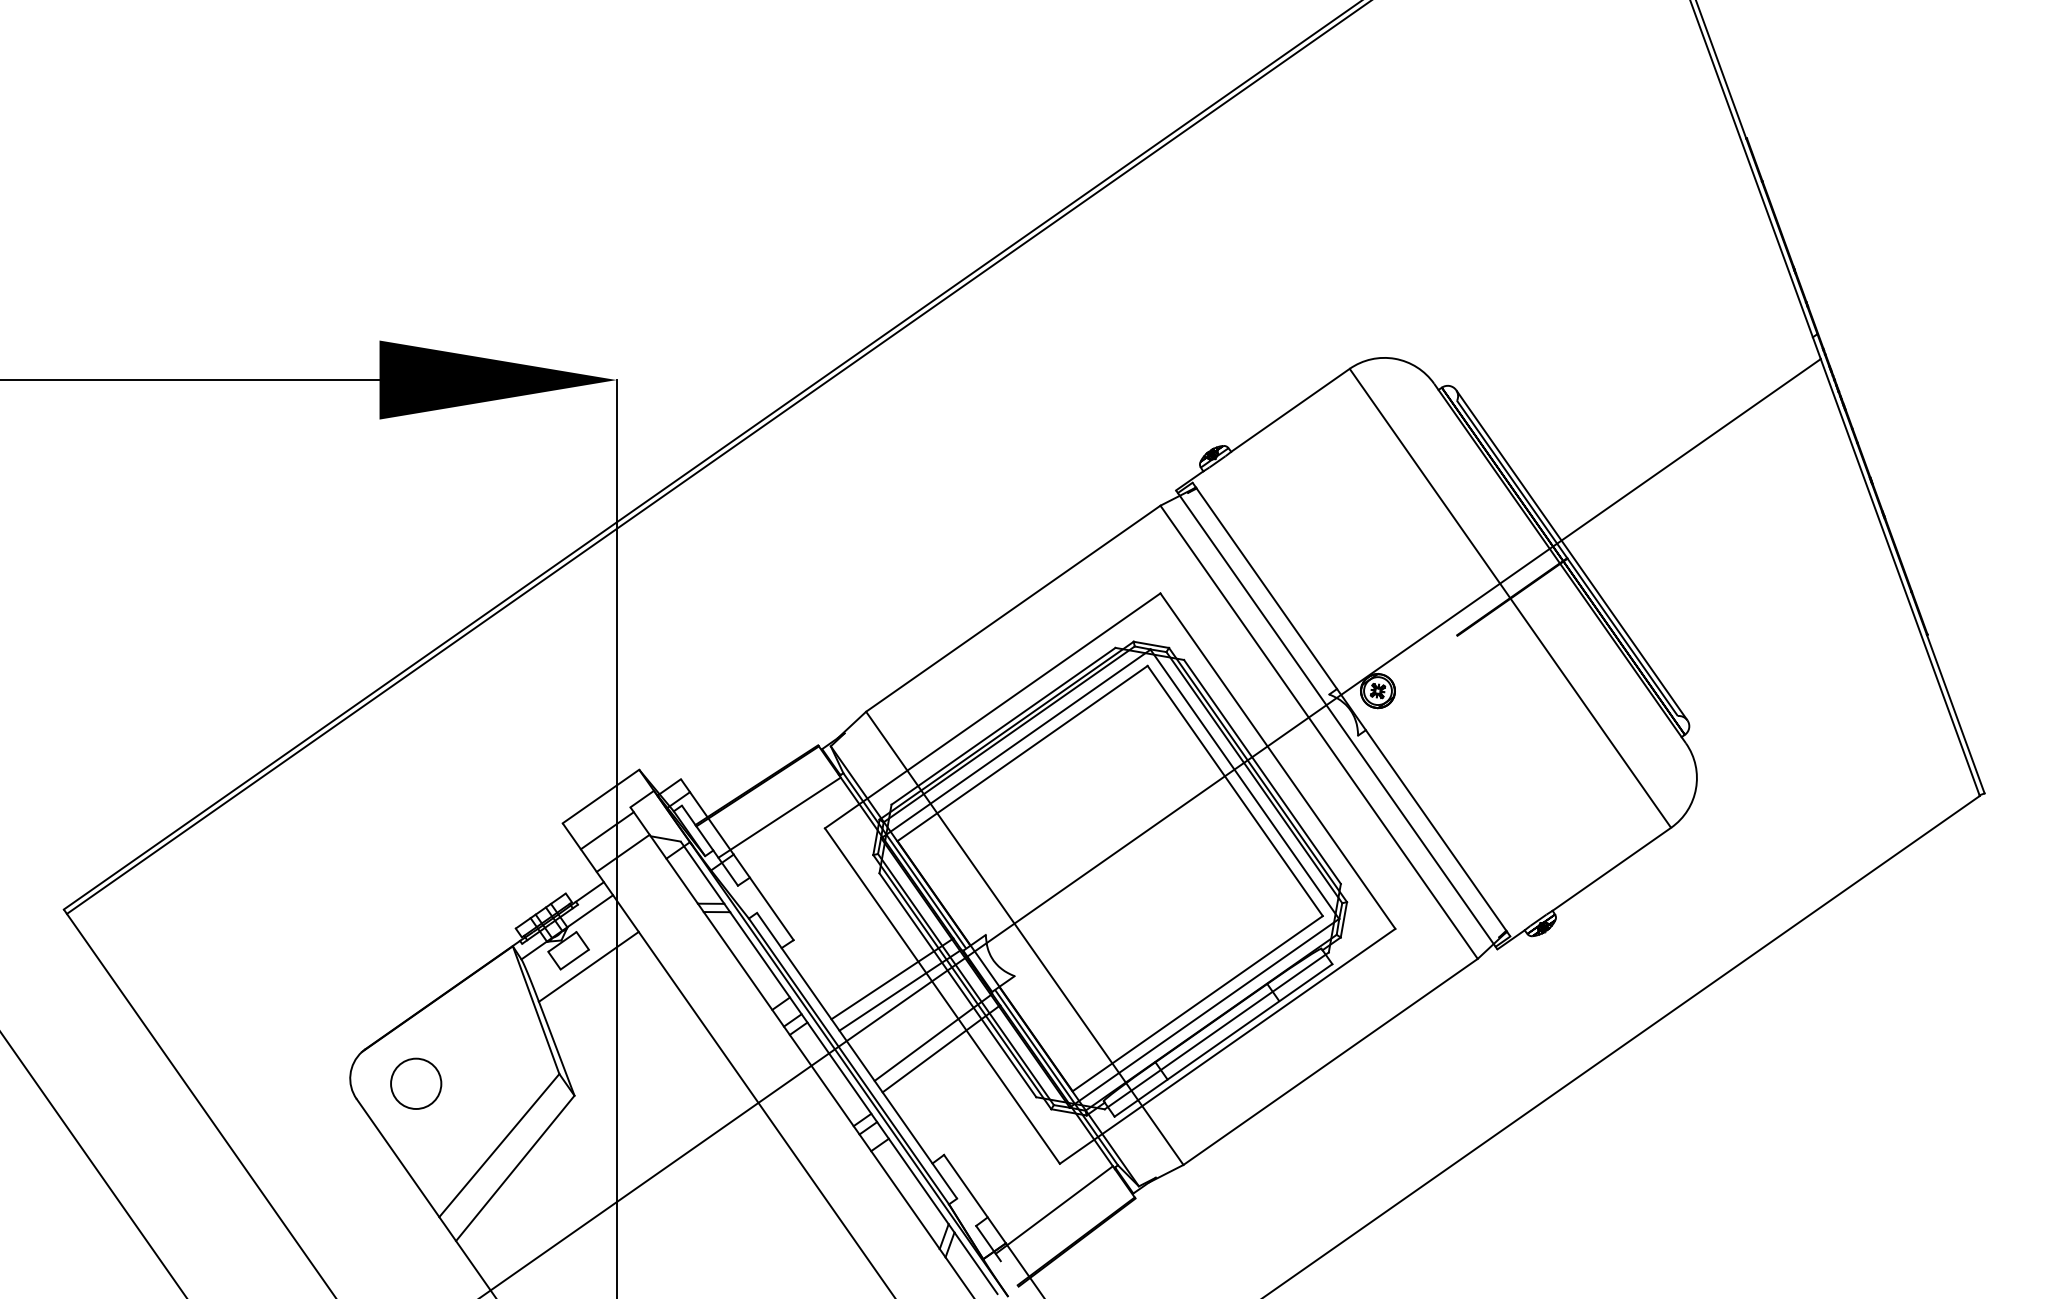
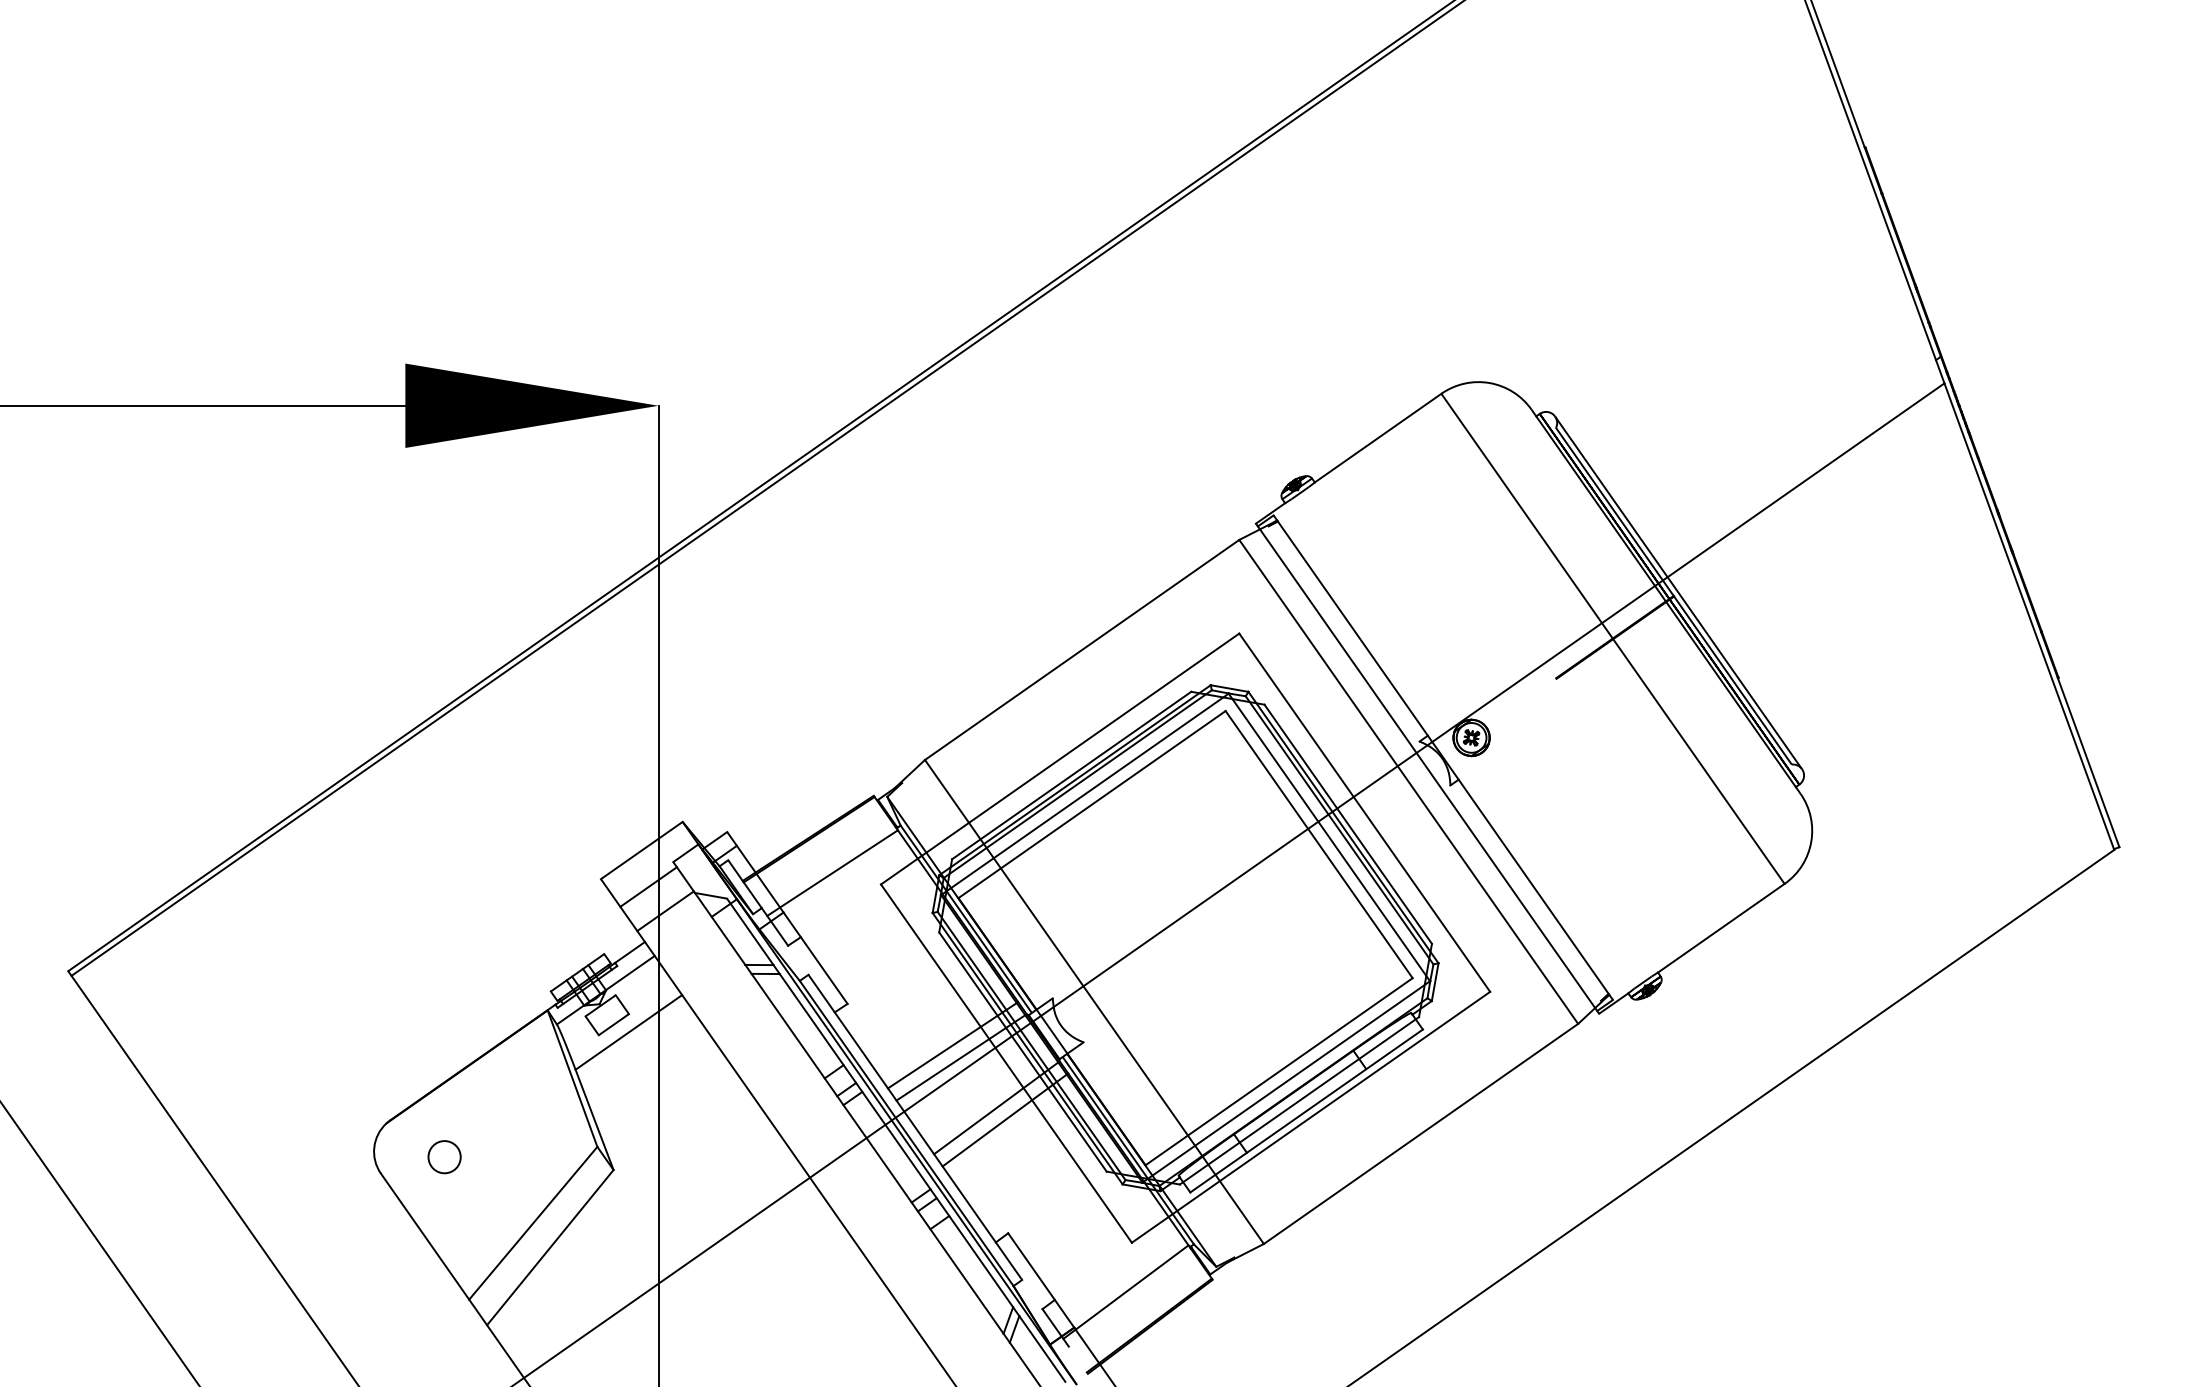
circle: (416, 1083) -> (444, 1156), size x0.6

